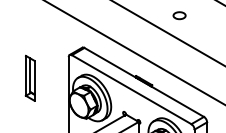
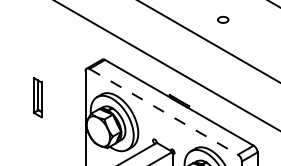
part: (178, 15) -> (222, 19), size x0.7
part: (30, 78) -> (37, 97), size x0.7
line: (131, 89) -> (163, 111), solid -> dashed

